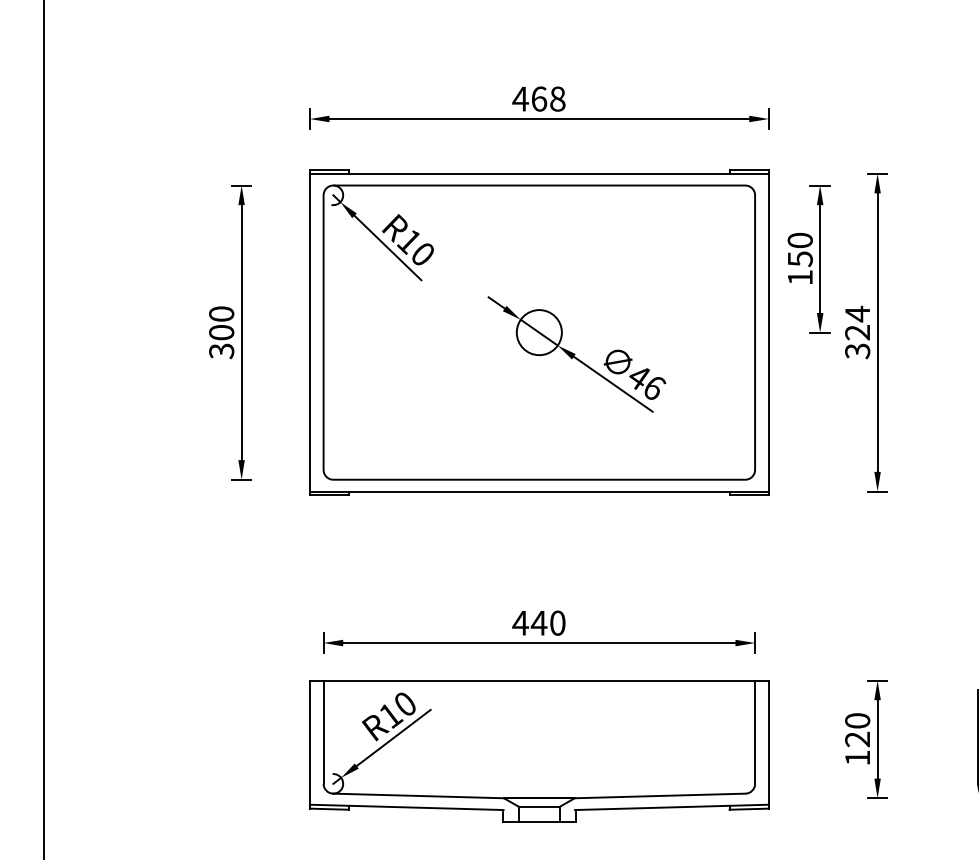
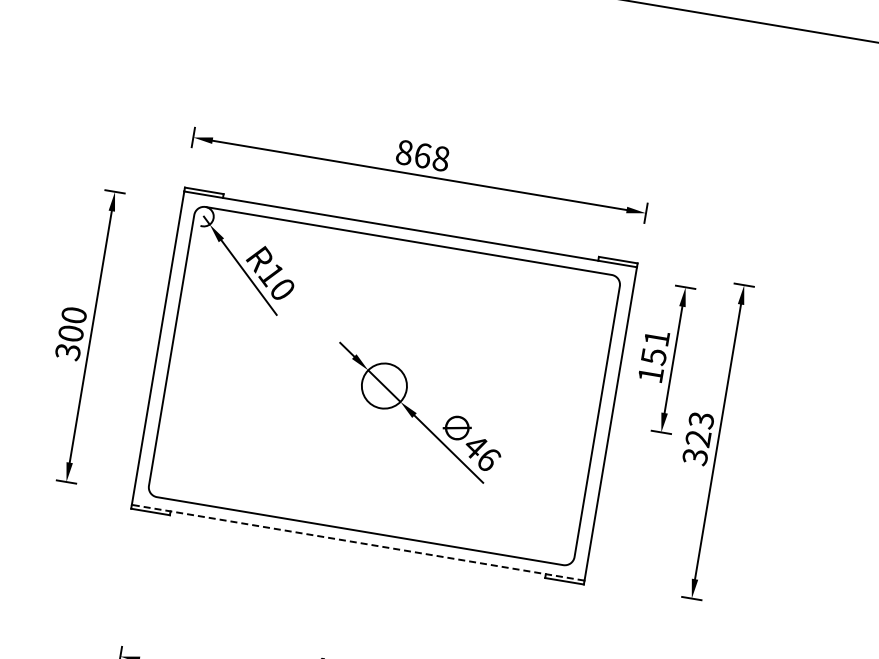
text: (520, 98) -> (404, 152), 468 -> 868
text: (799, 240) -> (656, 338), 150 -> 151
text: (857, 313) -> (701, 419), 324 -> 323
line: (538, 491) -> (357, 542), solid -> dashed

